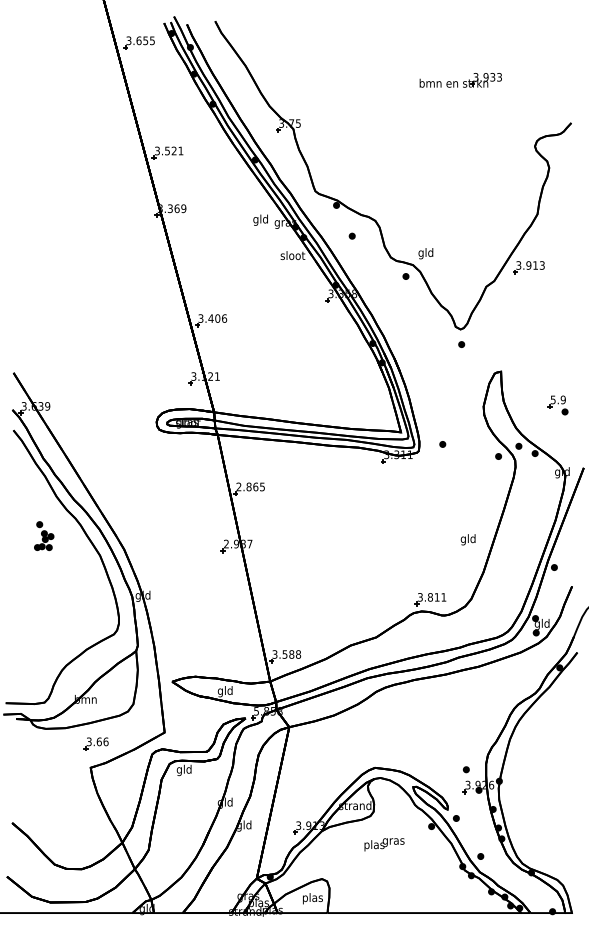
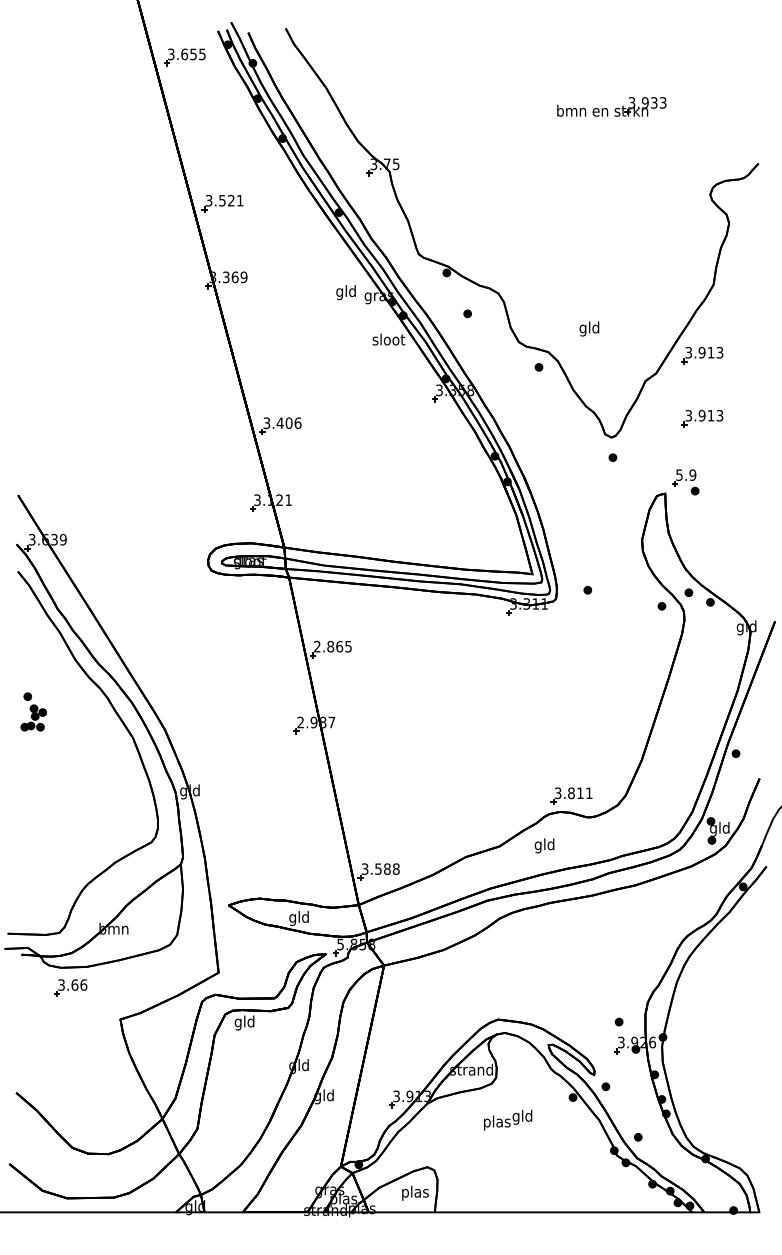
text: (425, 253) -> (589, 328), moved
part: (529, 315) -> (702, 418), added
part: (557, 405) -> (685, 482), moved
part: (44, 535) -> (33, 711), moved
text: (468, 539) -> (544, 845), moved
part: (96, 743) -> (70, 987), moved
text: (393, 840) -> (522, 1116), gras -> gld

